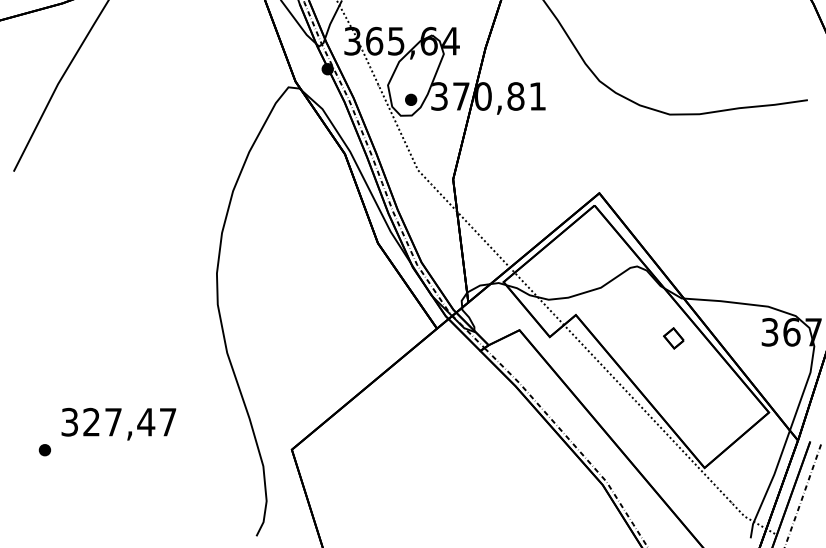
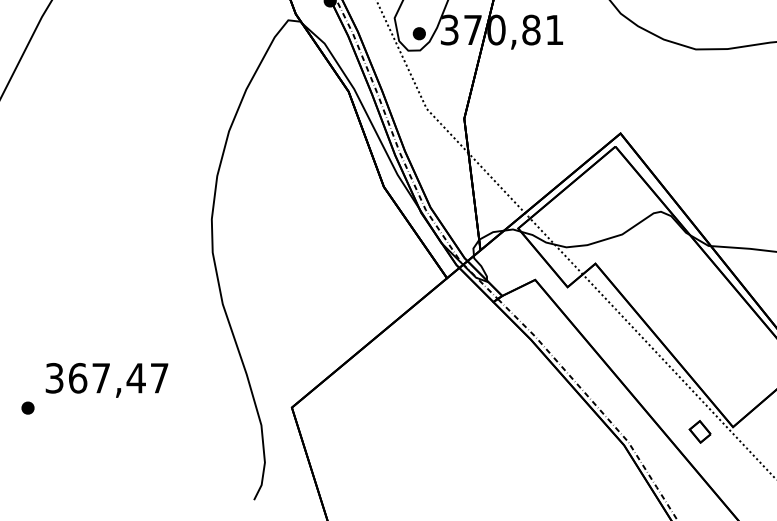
part: (673, 338) -> (699, 431), moved
text: (91, 421) -> (77, 377), 327,47 -> 367,47

